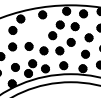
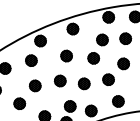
part: (35, 30) -> (65, 54), added

